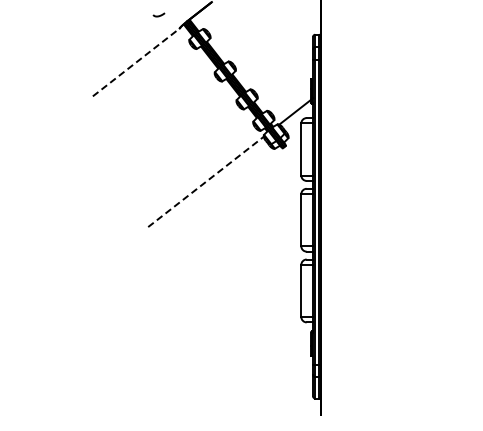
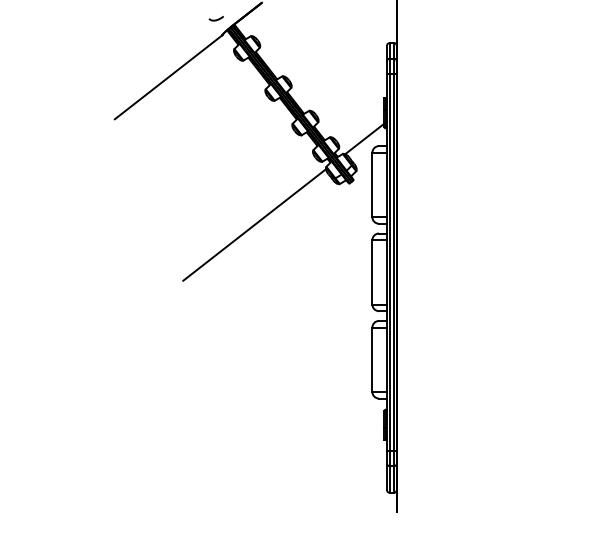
curve: (158, 15) -> (215, 19), moved
line: (136, 62) -> (168, 77), dashed -> solid
line: (206, 181) -> (255, 224), dashed -> solid

